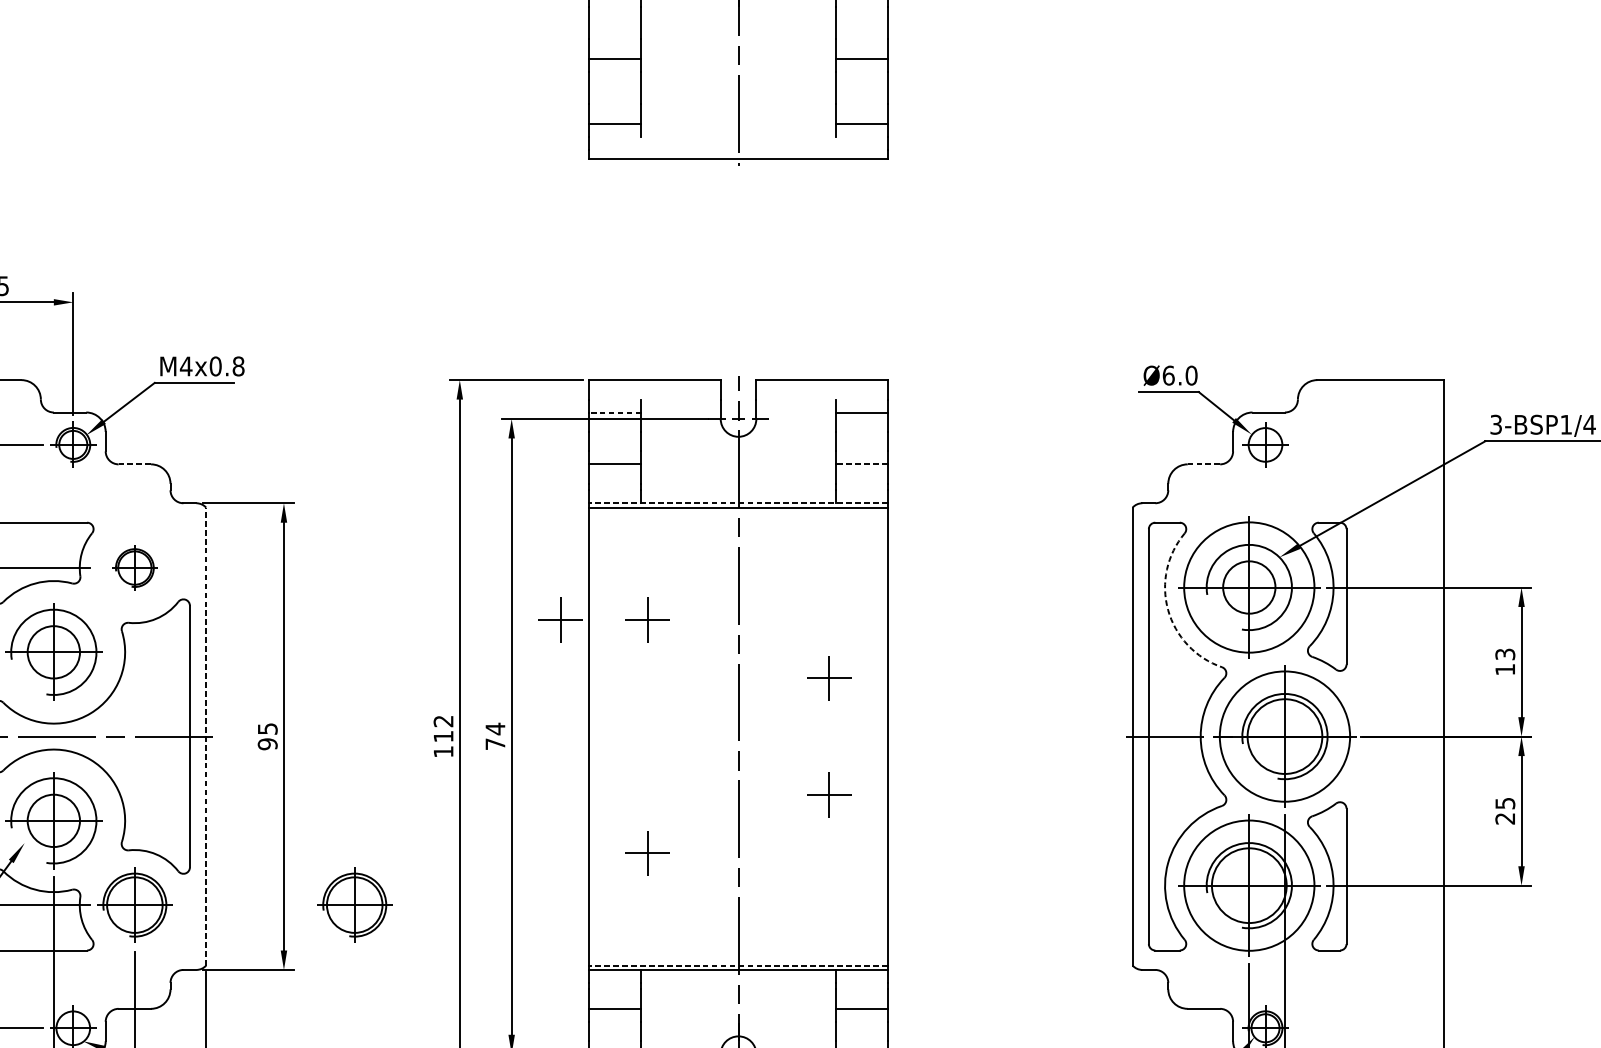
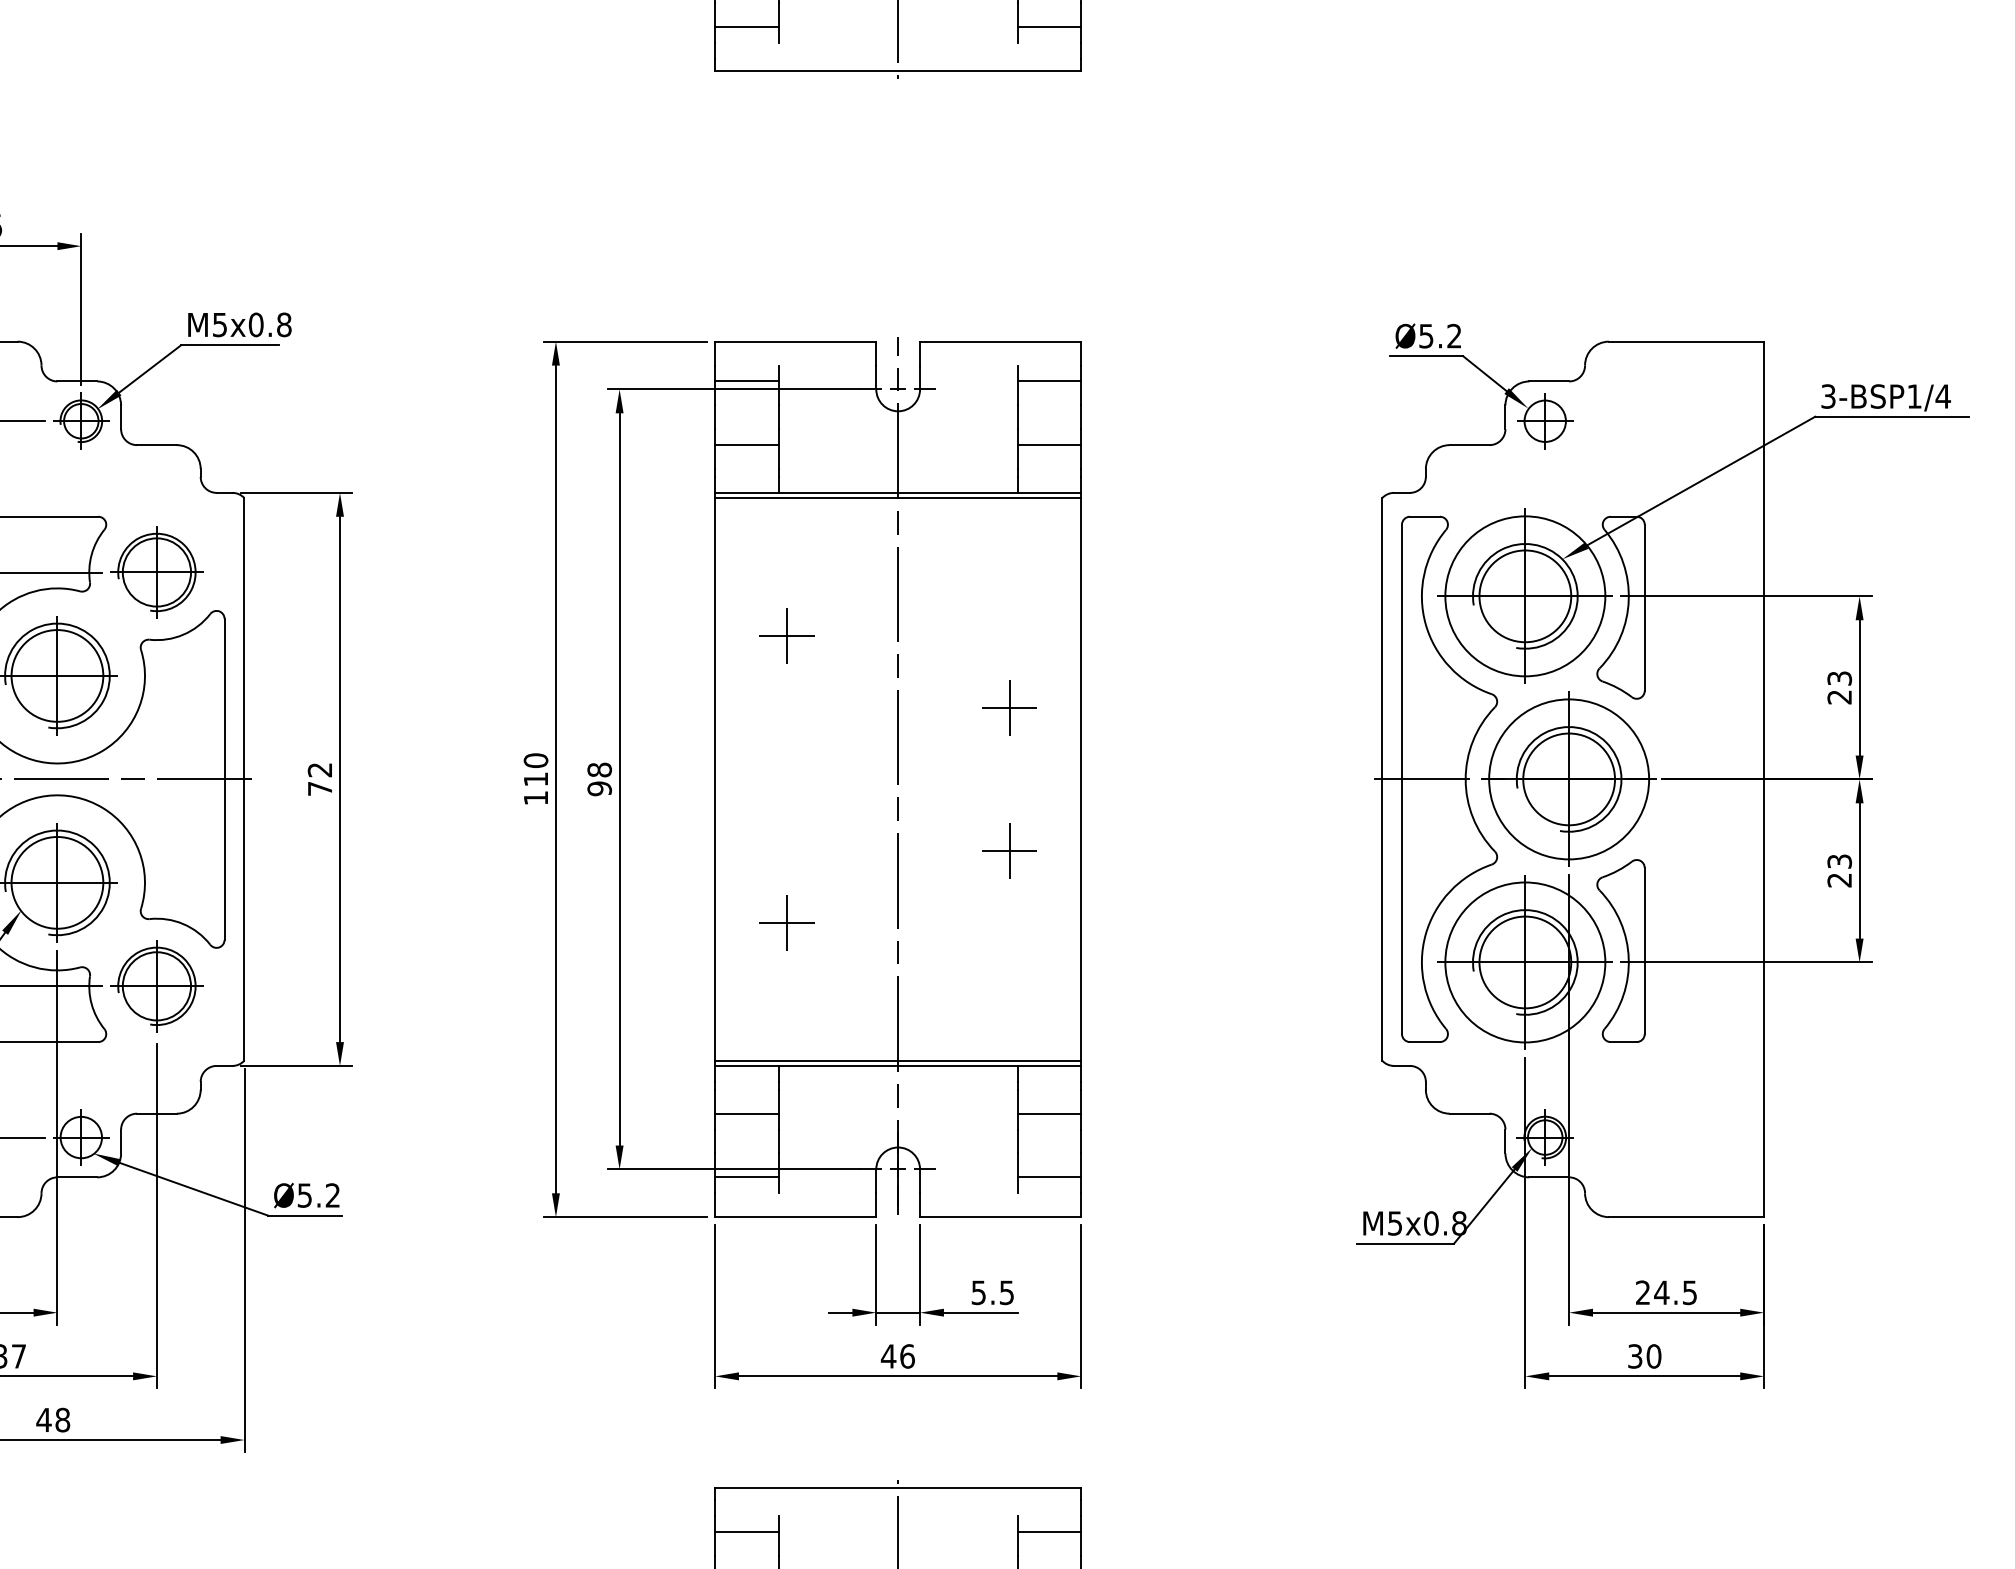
text: (185, 366) -> (219, 325), M4x0.8 -> M5x0.8
text: (1180, 375) -> (1440, 335), Ø6.0 -> Ø5.2
line: (615, 412) -> (746, 381), dashed -> solid
line: (134, 464) -> (156, 445), dashed -> solid
line: (861, 464) -> (1049, 445), dashed -> solid
line: (1203, 464) -> (1469, 445), dashed -> solid
line: (737, 502) -> (897, 492), dashed -> solid
part: (134, 568) -> (156, 572), size x1.67
circle: (1249, 587) -> (1525, 596), size x1.43
arc: (1167, 610) -> (1425, 624), dashed -> solid
part: (560, 619) -> (679, 635), removed
circle: (53, 651) -> (57, 675), size x1.43
text: (1505, 669) -> (1839, 697), 13 -> 23
text: (443, 721) -> (535, 760), 112 -> 110
line: (206, 735) -> (244, 778), dashed -> solid
text: (267, 736) -> (319, 779), 95 -> 72
text: (495, 736) -> (599, 779), 74 -> 98
text: (1505, 802) -> (1839, 860), 25 -> 23
circle: (53, 820) -> (57, 882), size x1.43
part: (354, 905) -> (426, 986), removed
line: (737, 965) -> (897, 1060), dashed -> solid

